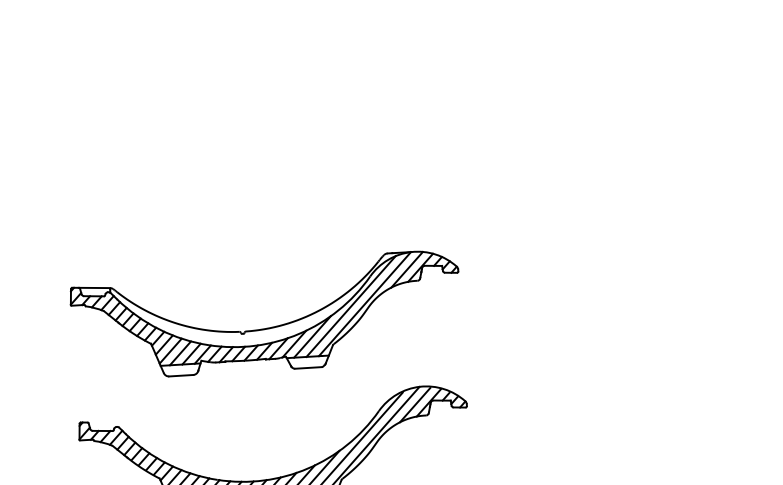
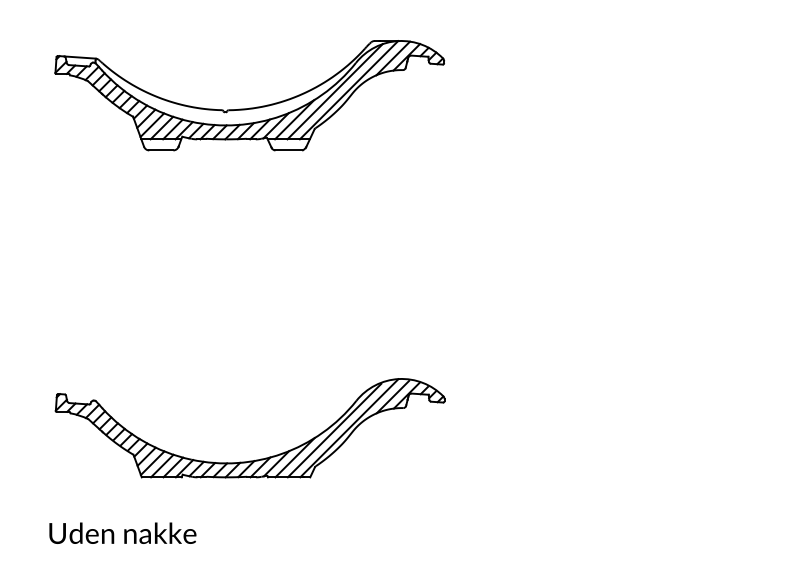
part: (266, 327) -> (249, 107), moved

